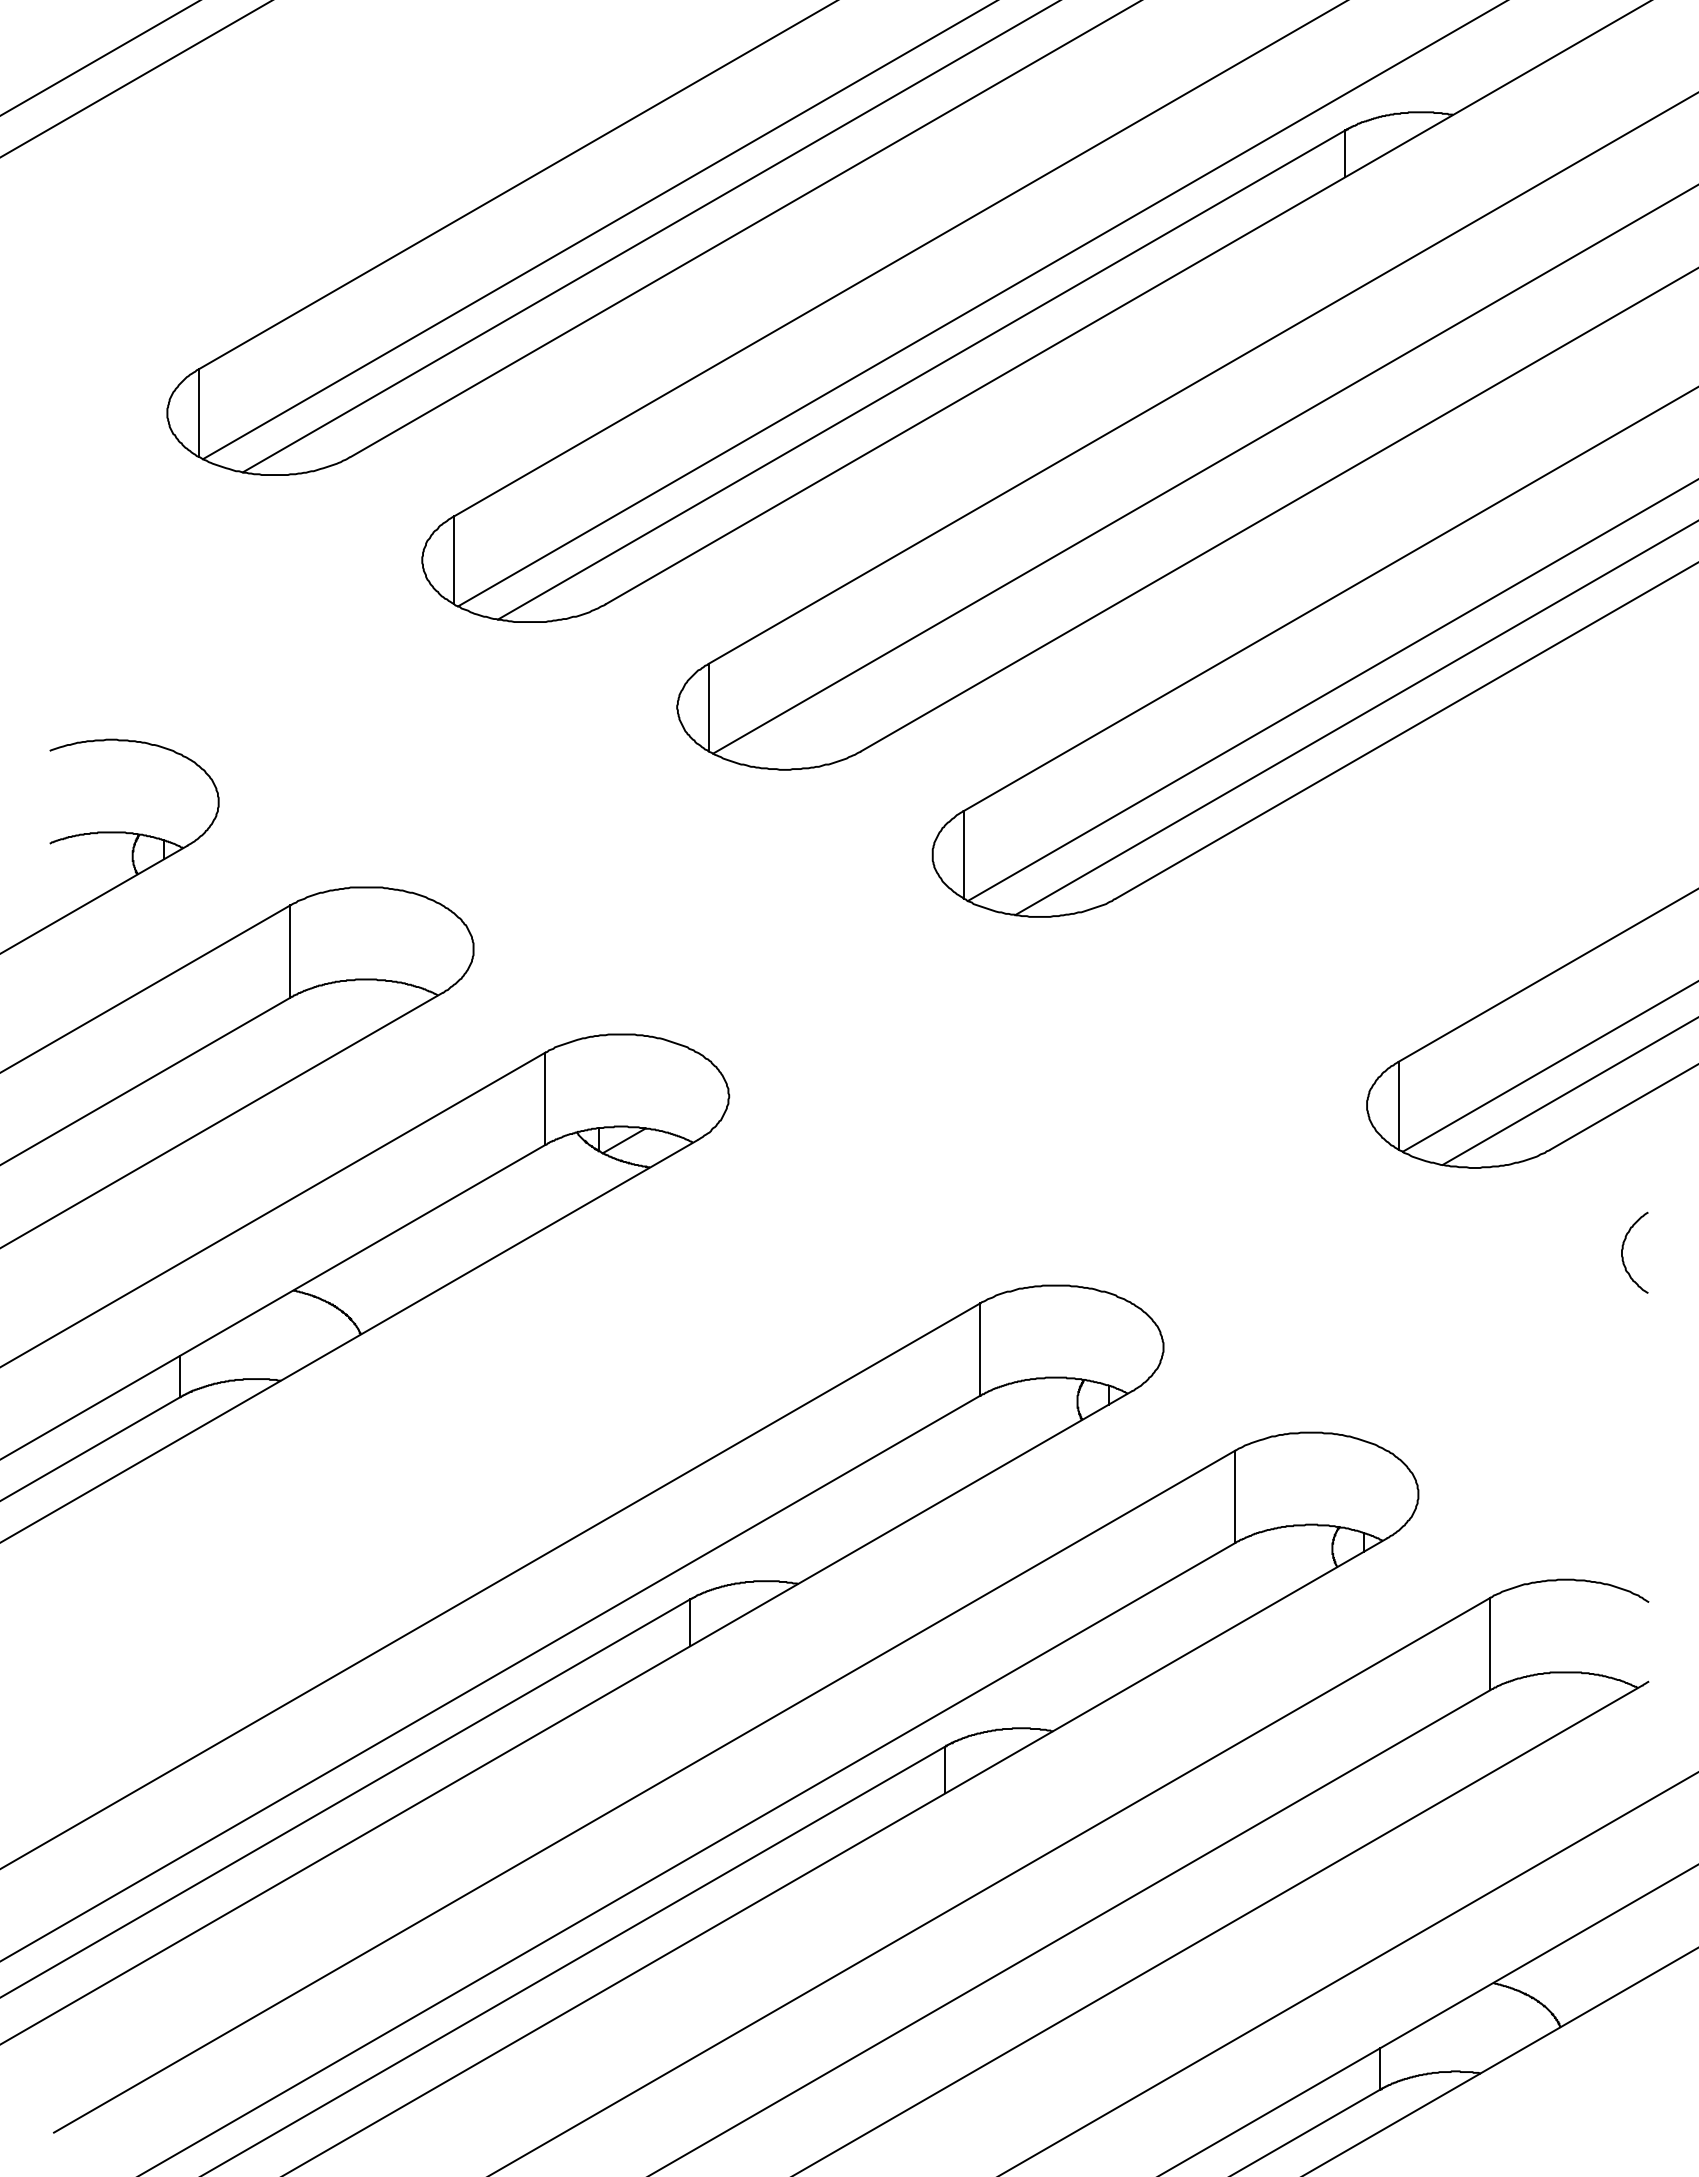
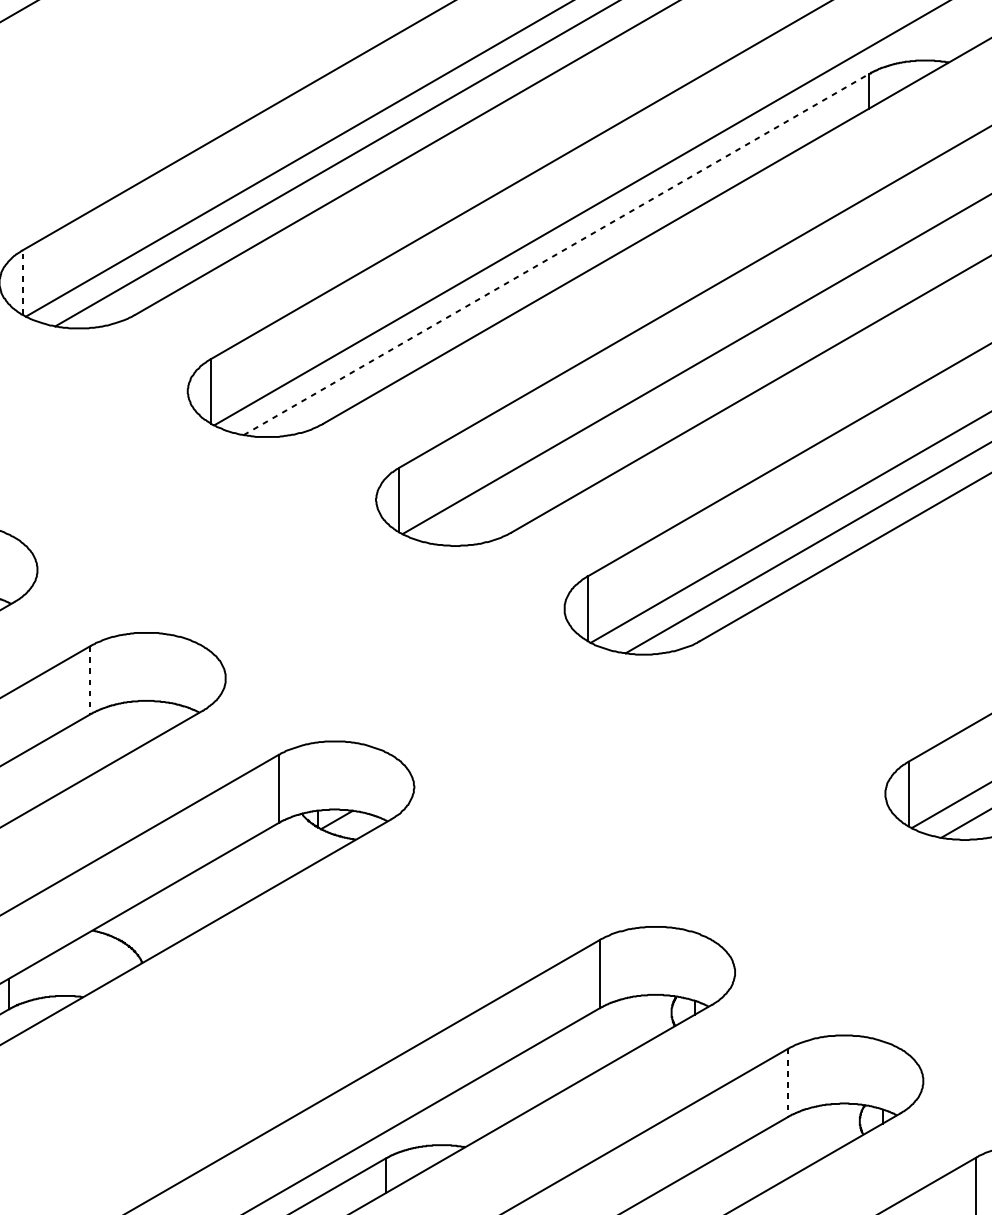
line: (922, 374) -> (557, 254), solid -> dashed
line: (198, 413) -> (22, 282), solid -> dashed
line: (290, 952) -> (90, 680), solid -> dashed
line: (1235, 1497) -> (788, 1083), solid -> dashed

